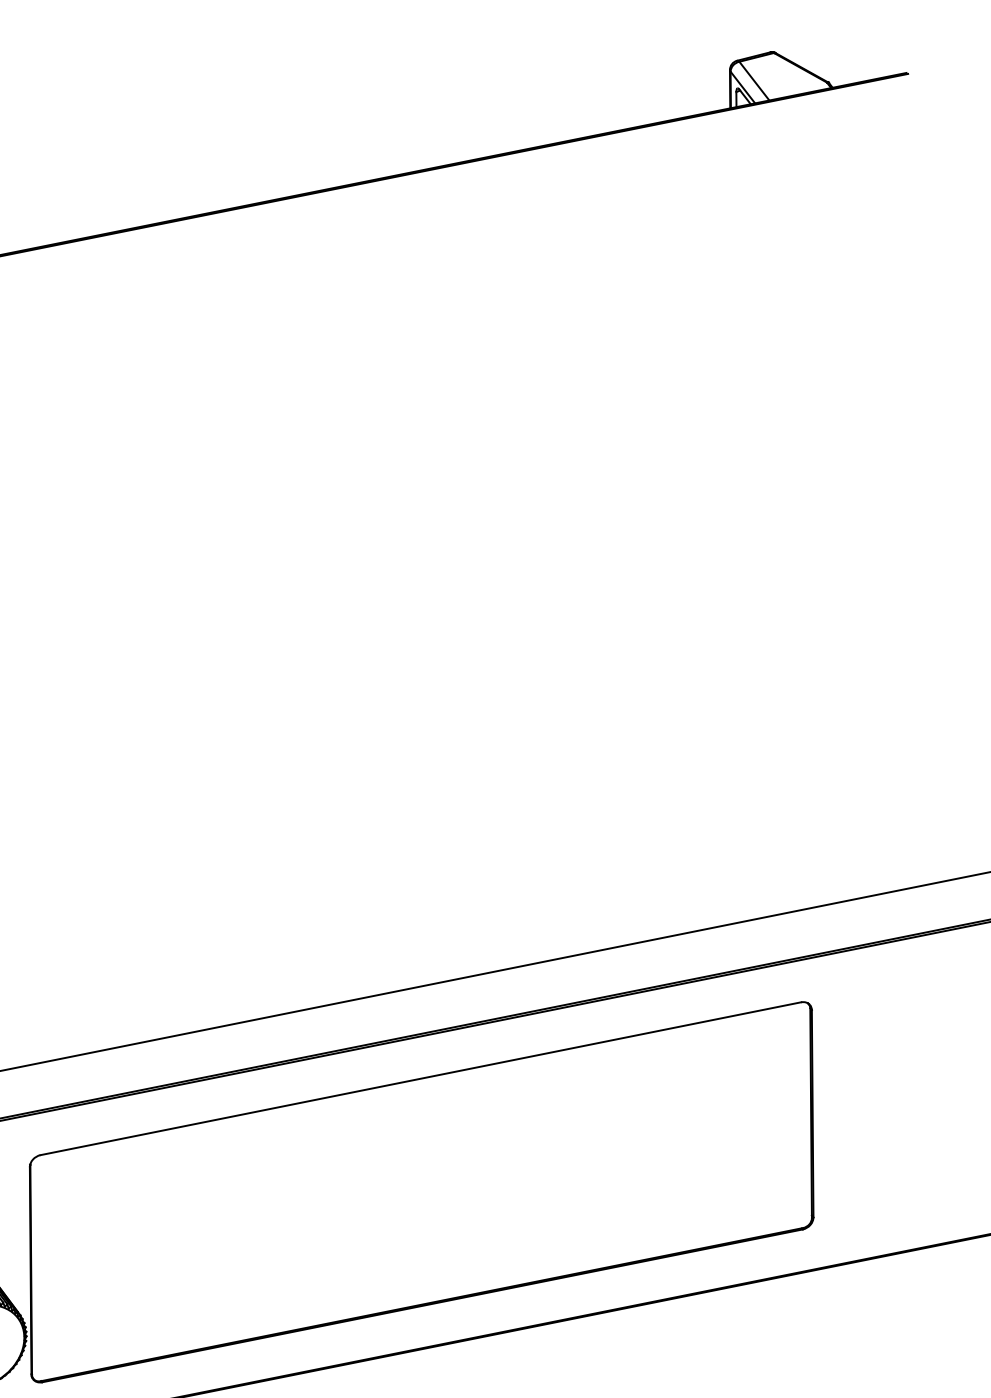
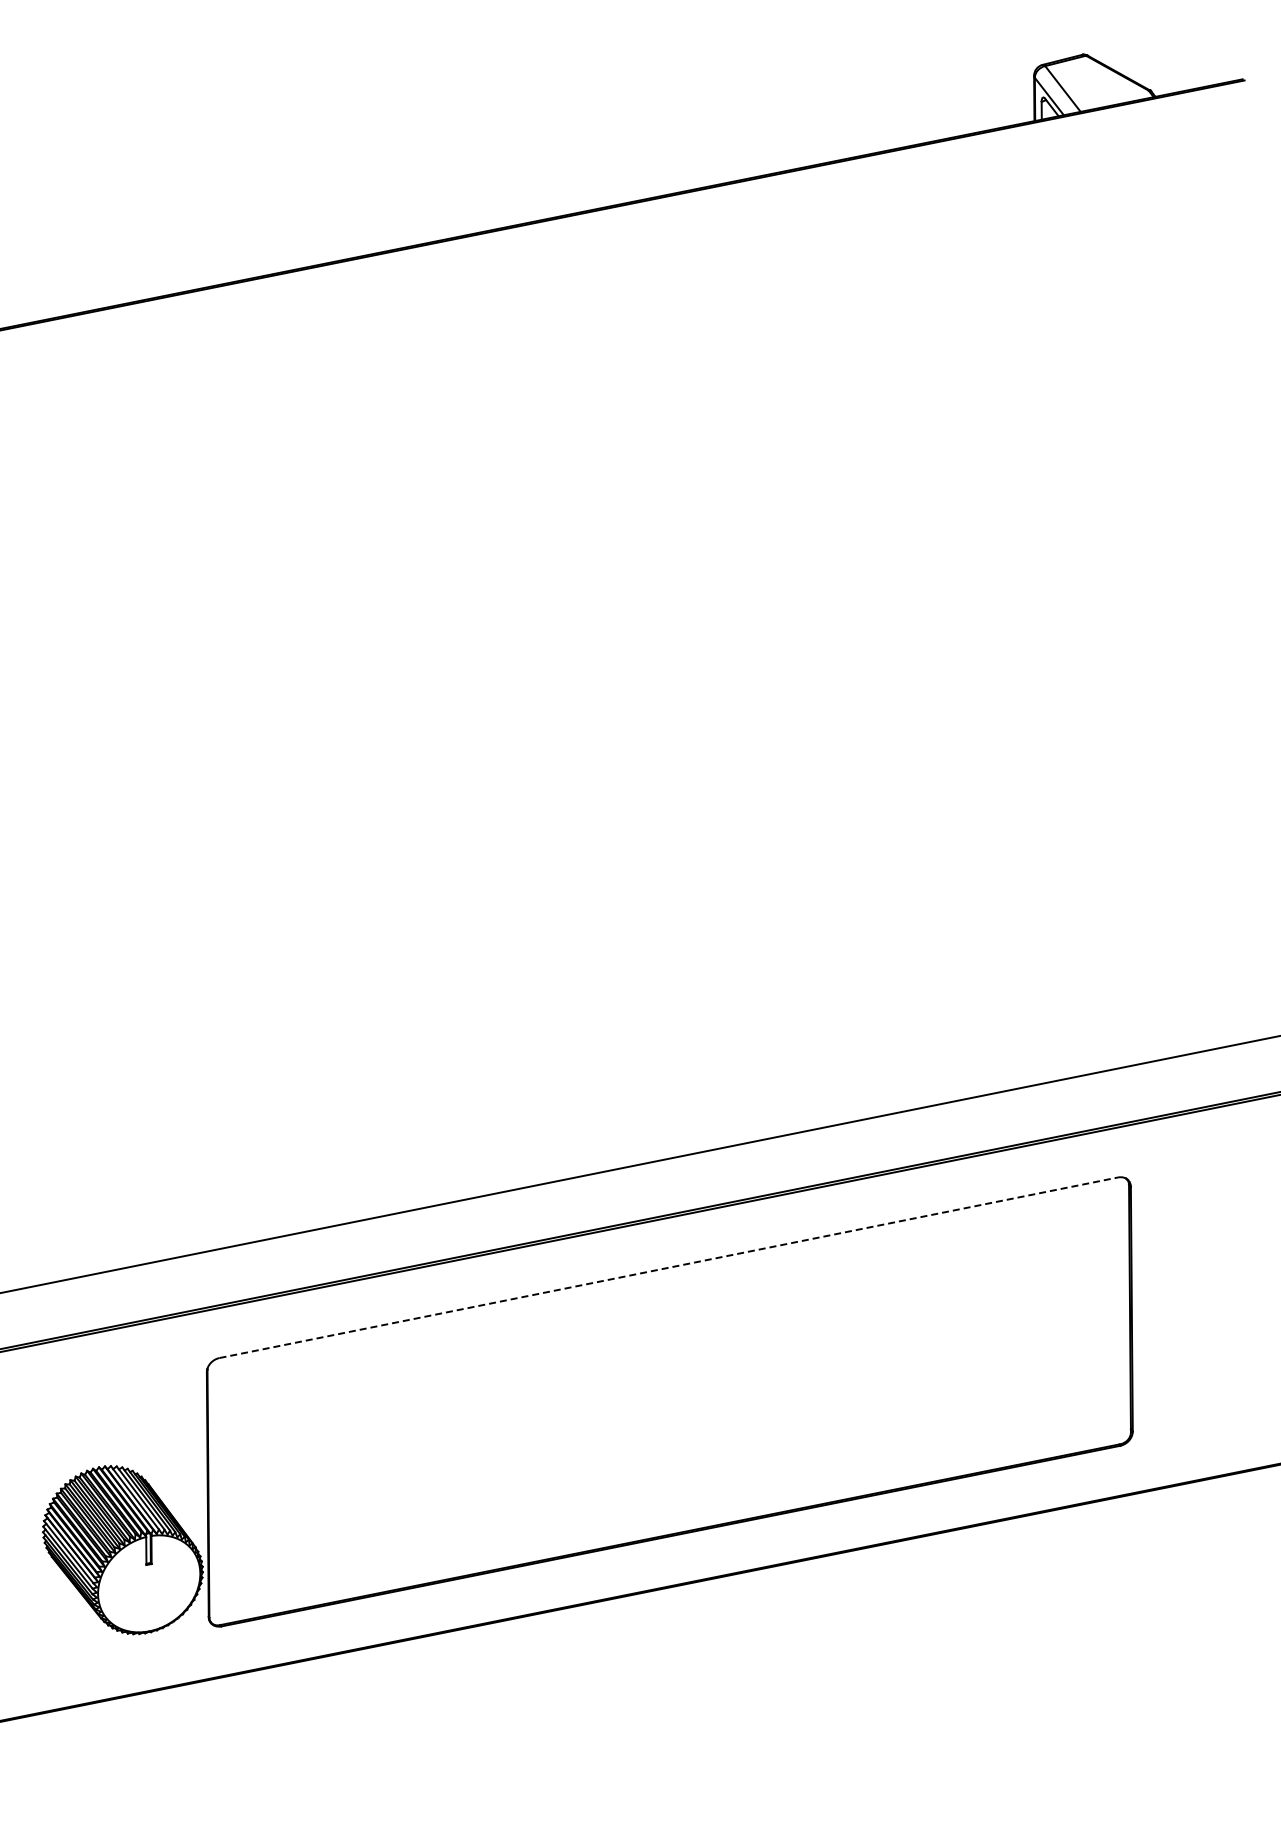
line: (421, 1078) -> (669, 1267), solid -> dashed

